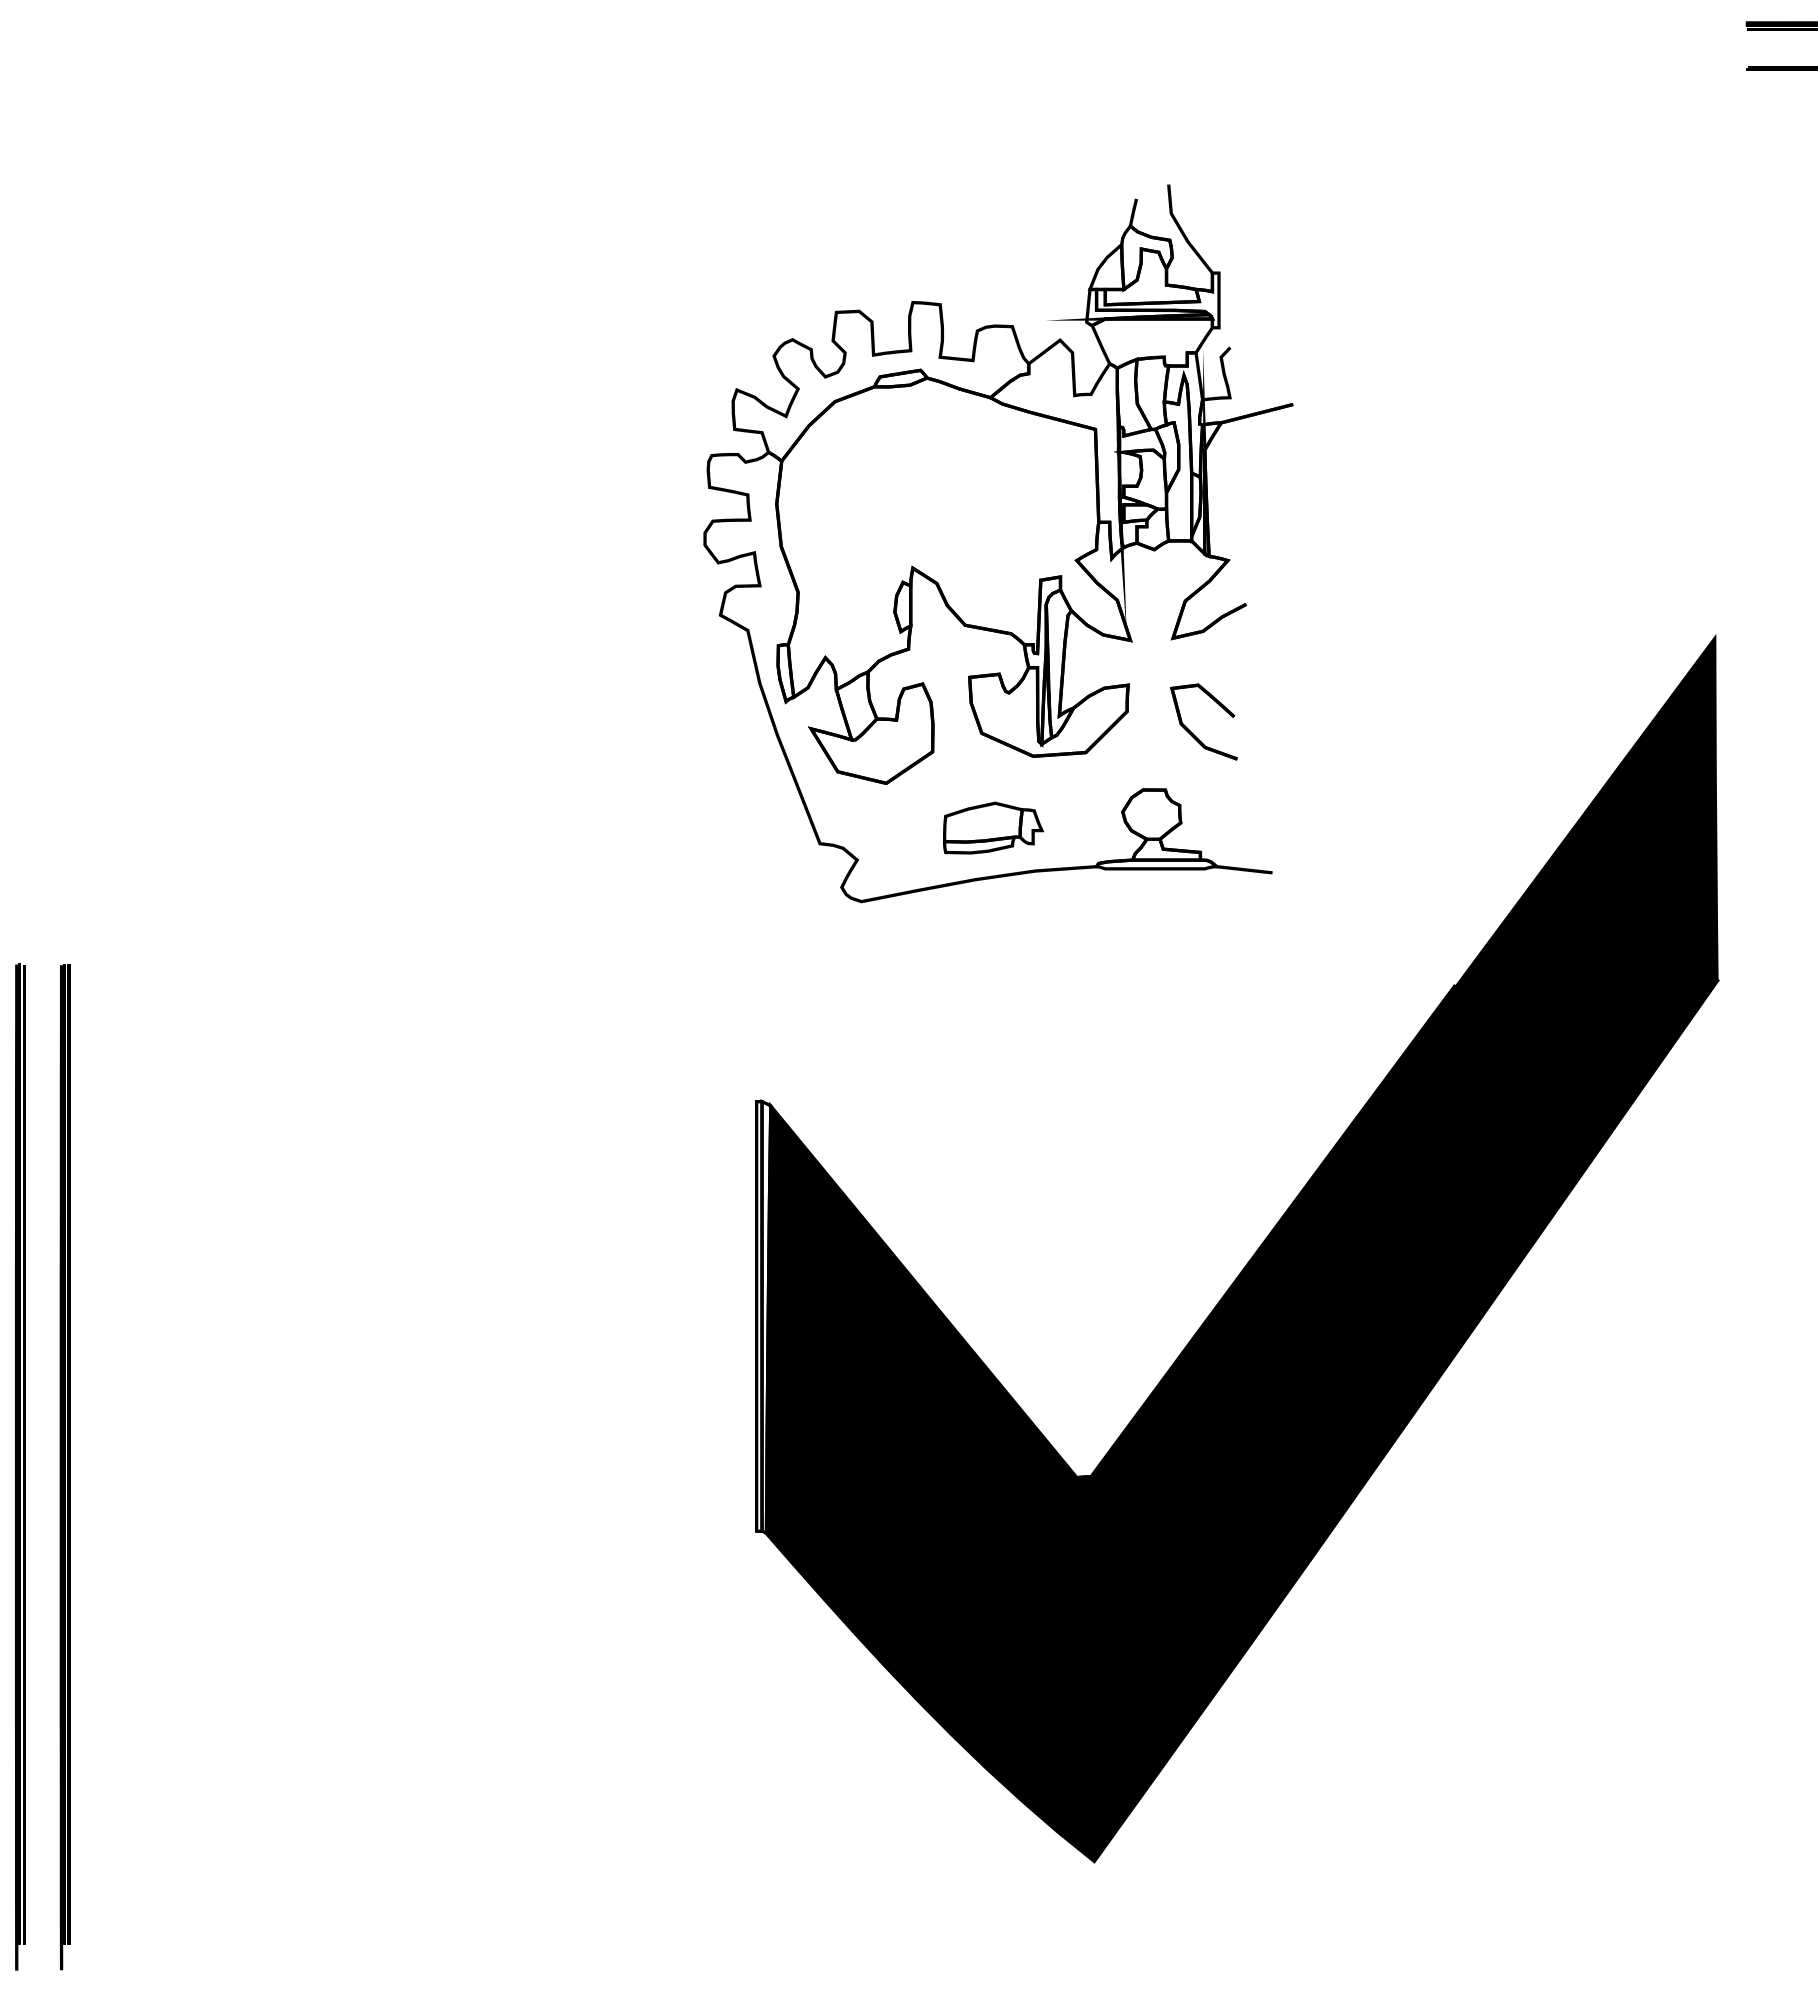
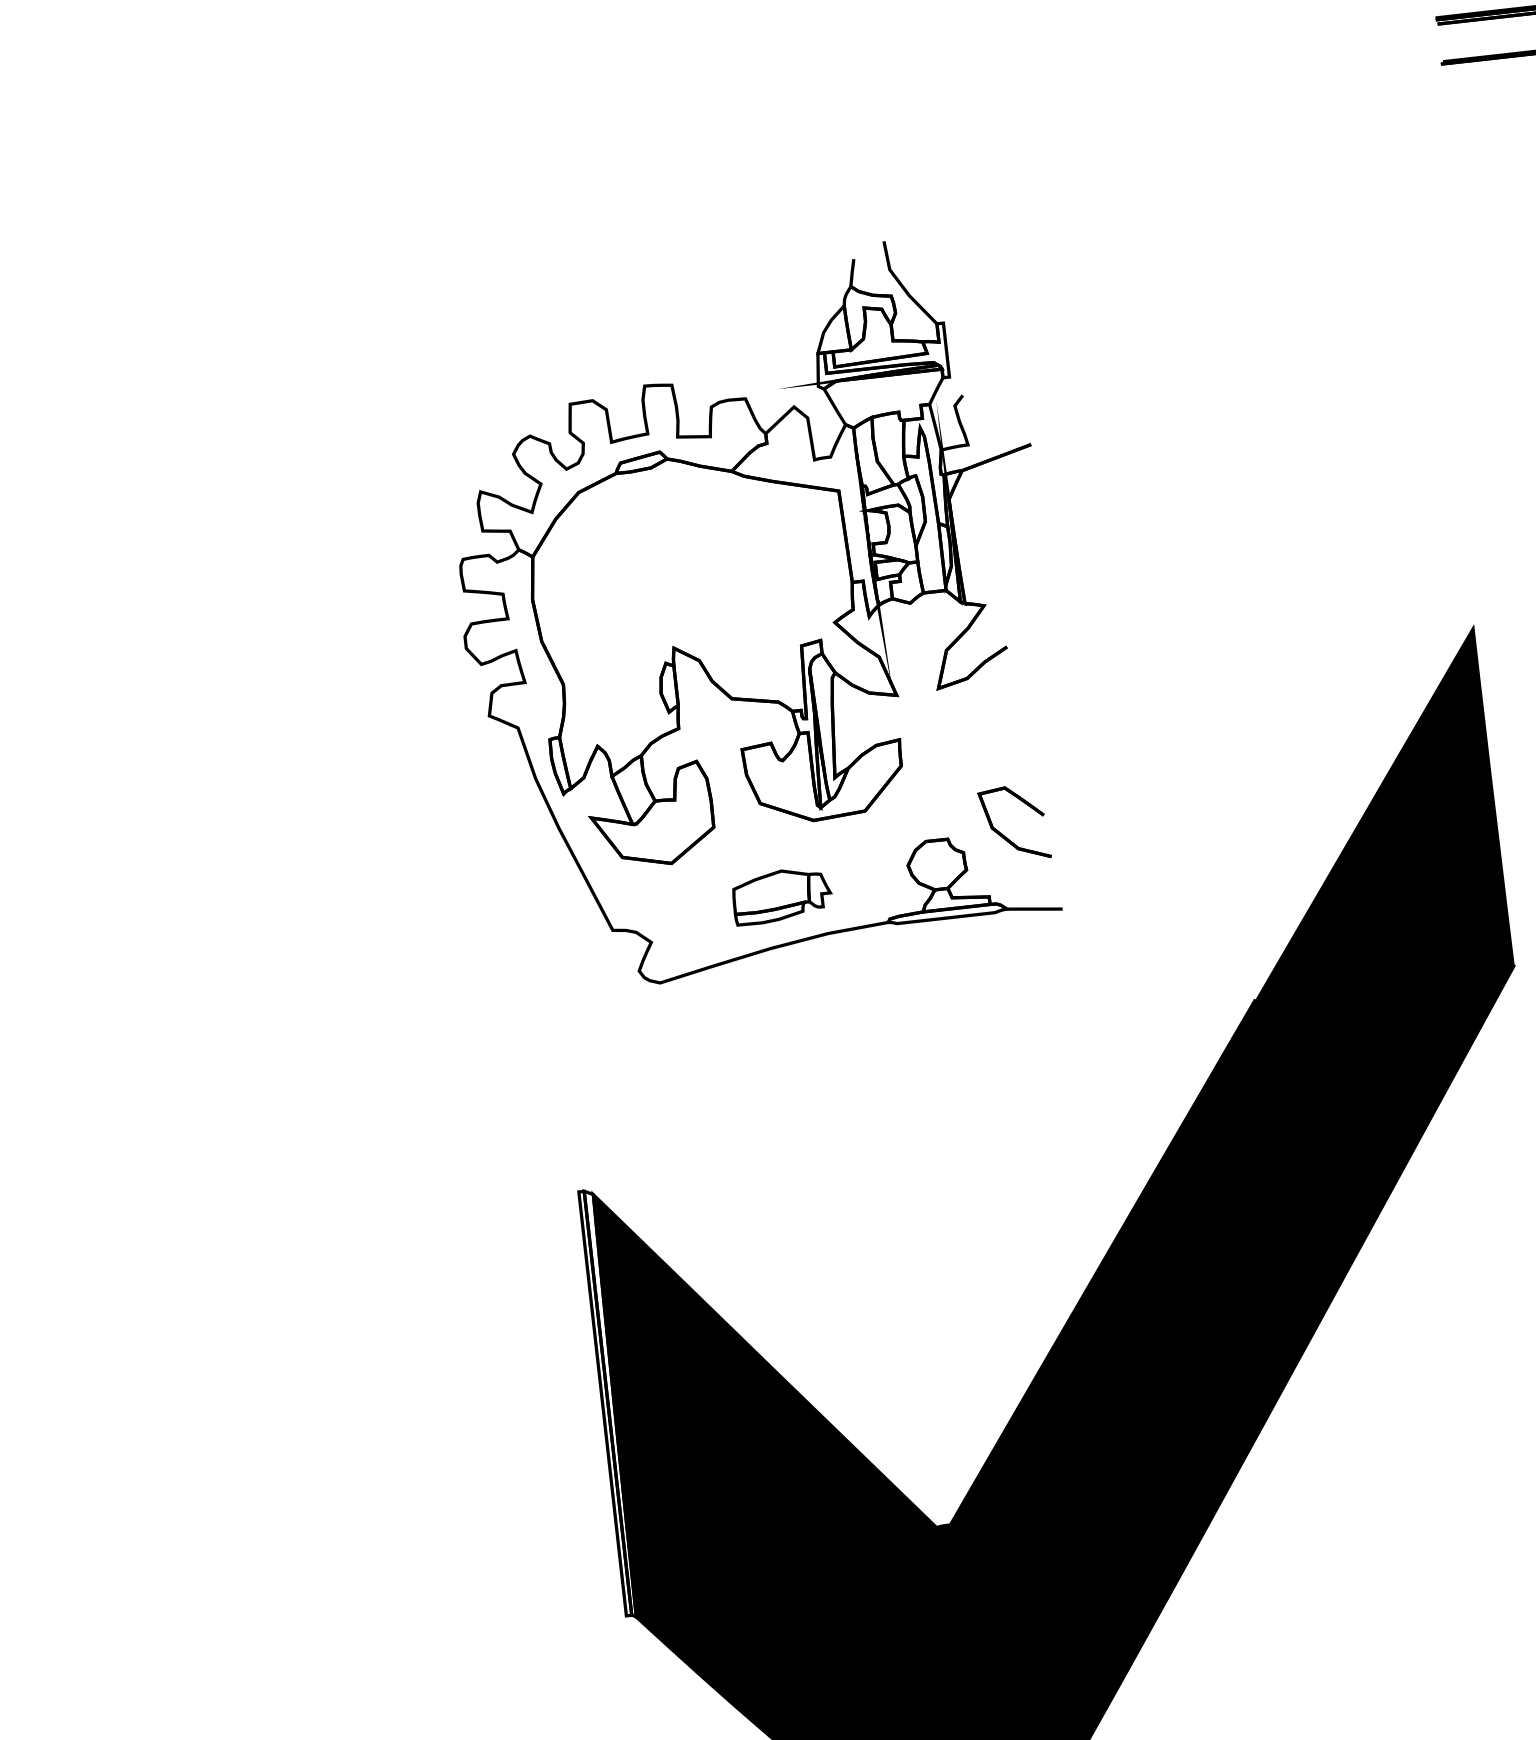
part: (1192, 732) -> (1004, 835), moved

